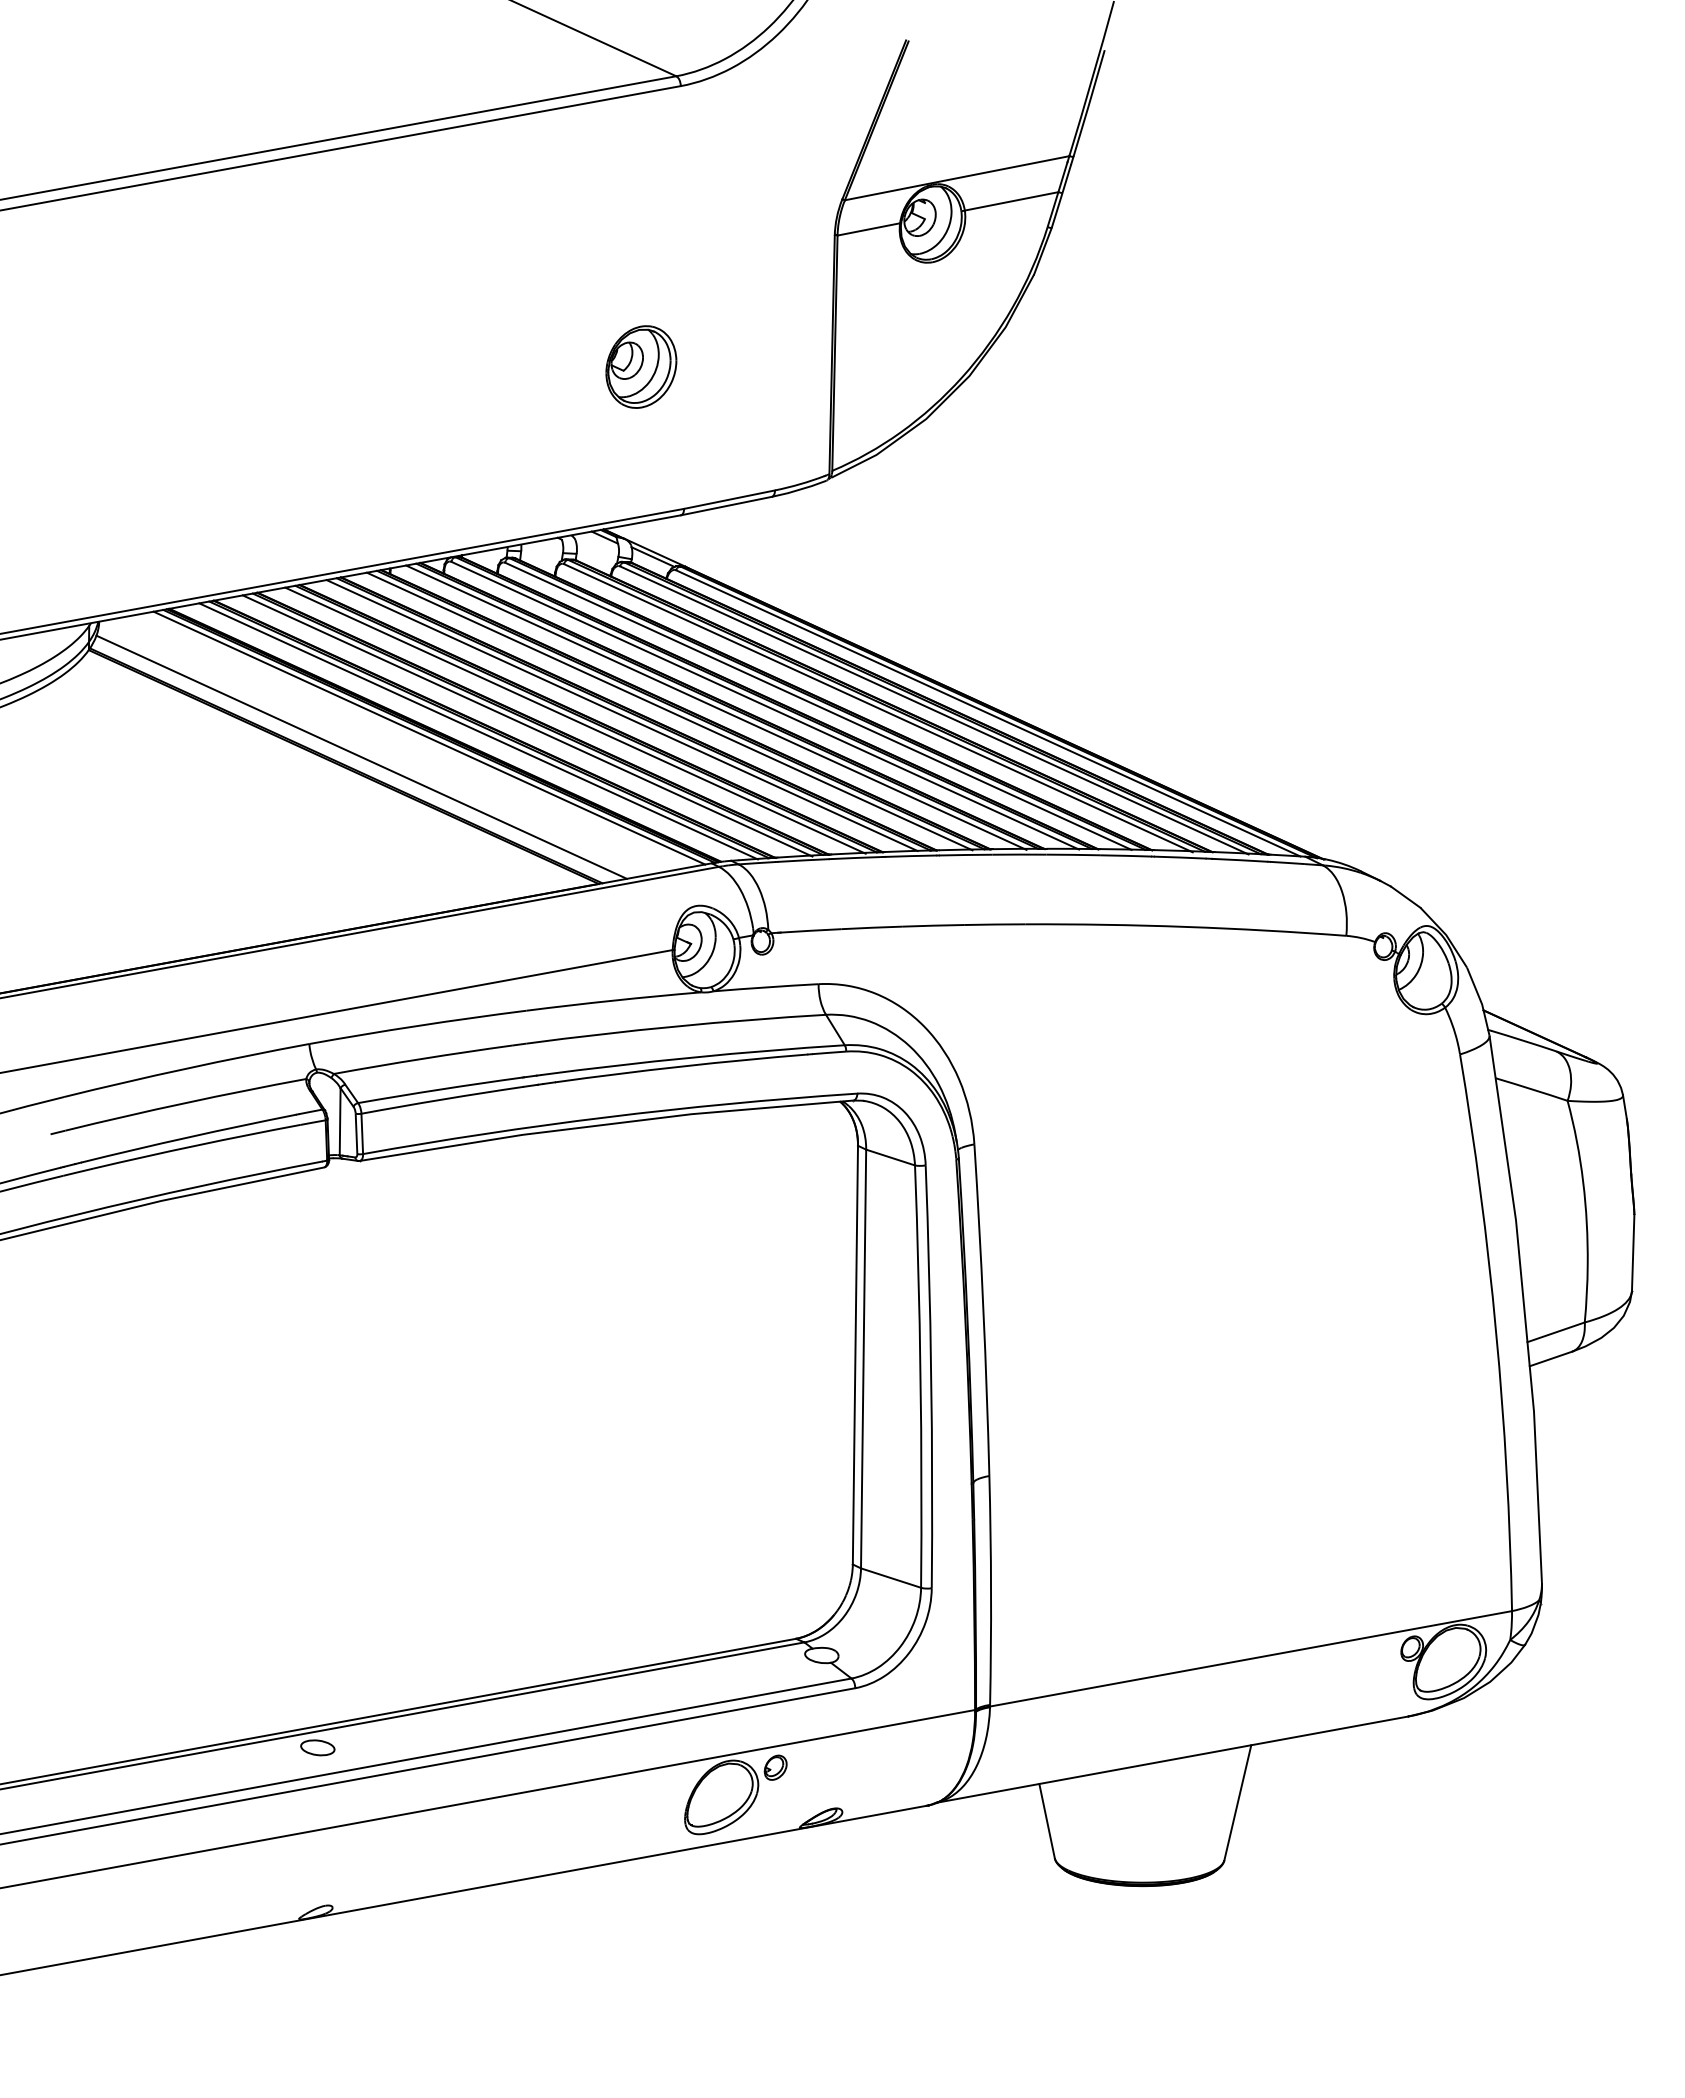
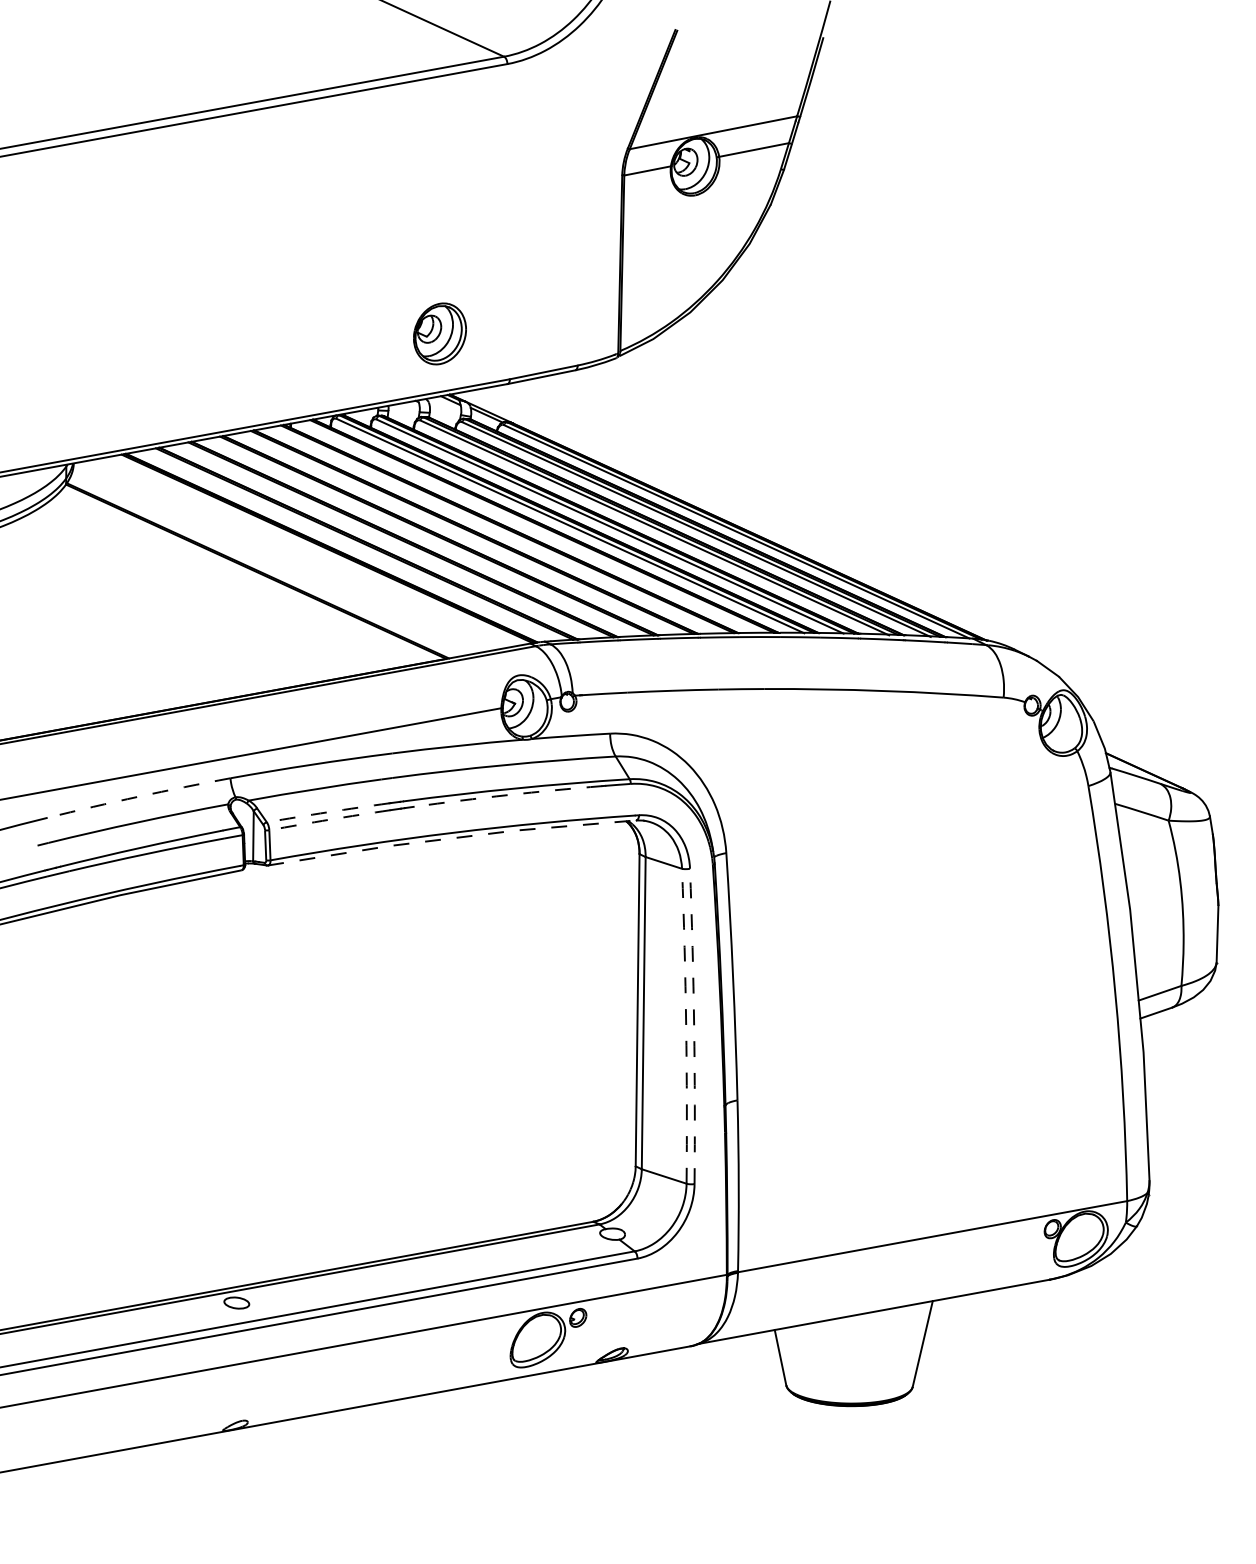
part: (641, 366) -> (440, 333), moved
line: (716, 707) -> (534, 527), removed
line: (669, 711) -> (499, 530), removed
line: (621, 715) -> (463, 533), removed
line: (575, 720) -> (428, 537), removed
line: (527, 725) -> (393, 540), removed
line: (478, 731) -> (356, 545), removed
line: (429, 737) -> (320, 549), removed
line: (361, 756) -> (269, 563), removed
arc: (681, 1066) -> (507, 795), solid -> dashed
arc: (186, 1068) -> (138, 796), solid -> dashed
arc: (440, 1089) -> (328, 812), solid -> dashed
arc: (442, 1099) -> (329, 819), solid -> dashed
line: (606, 1124) -> (452, 838), solid -> dashed
arc: (920, 1376) -> (686, 1026), solid -> dashed
arc: (931, 1376) -> (694, 1026), solid -> dashed

